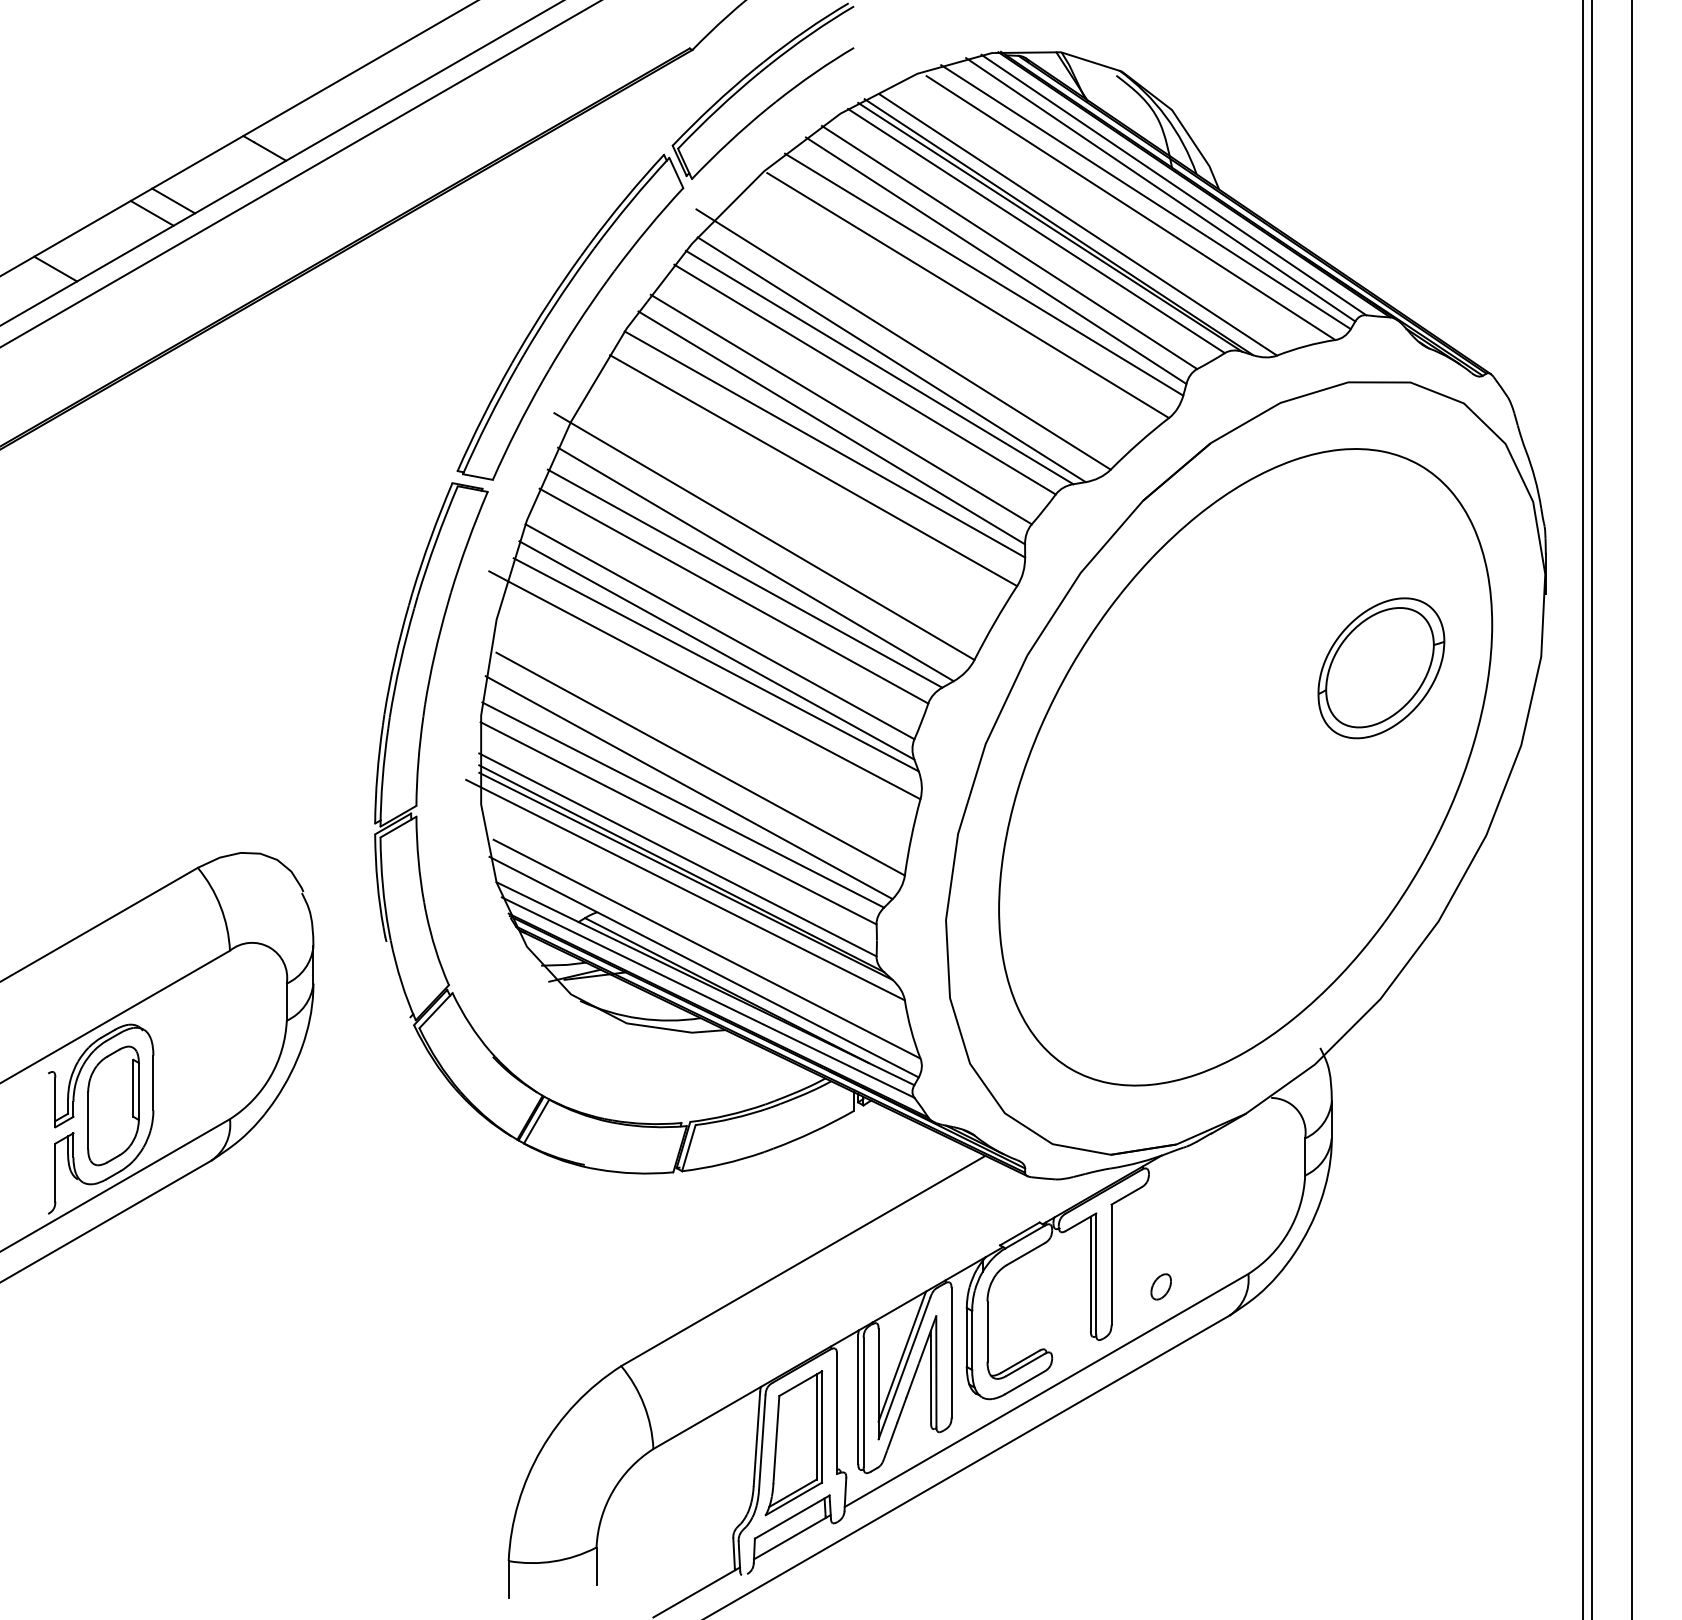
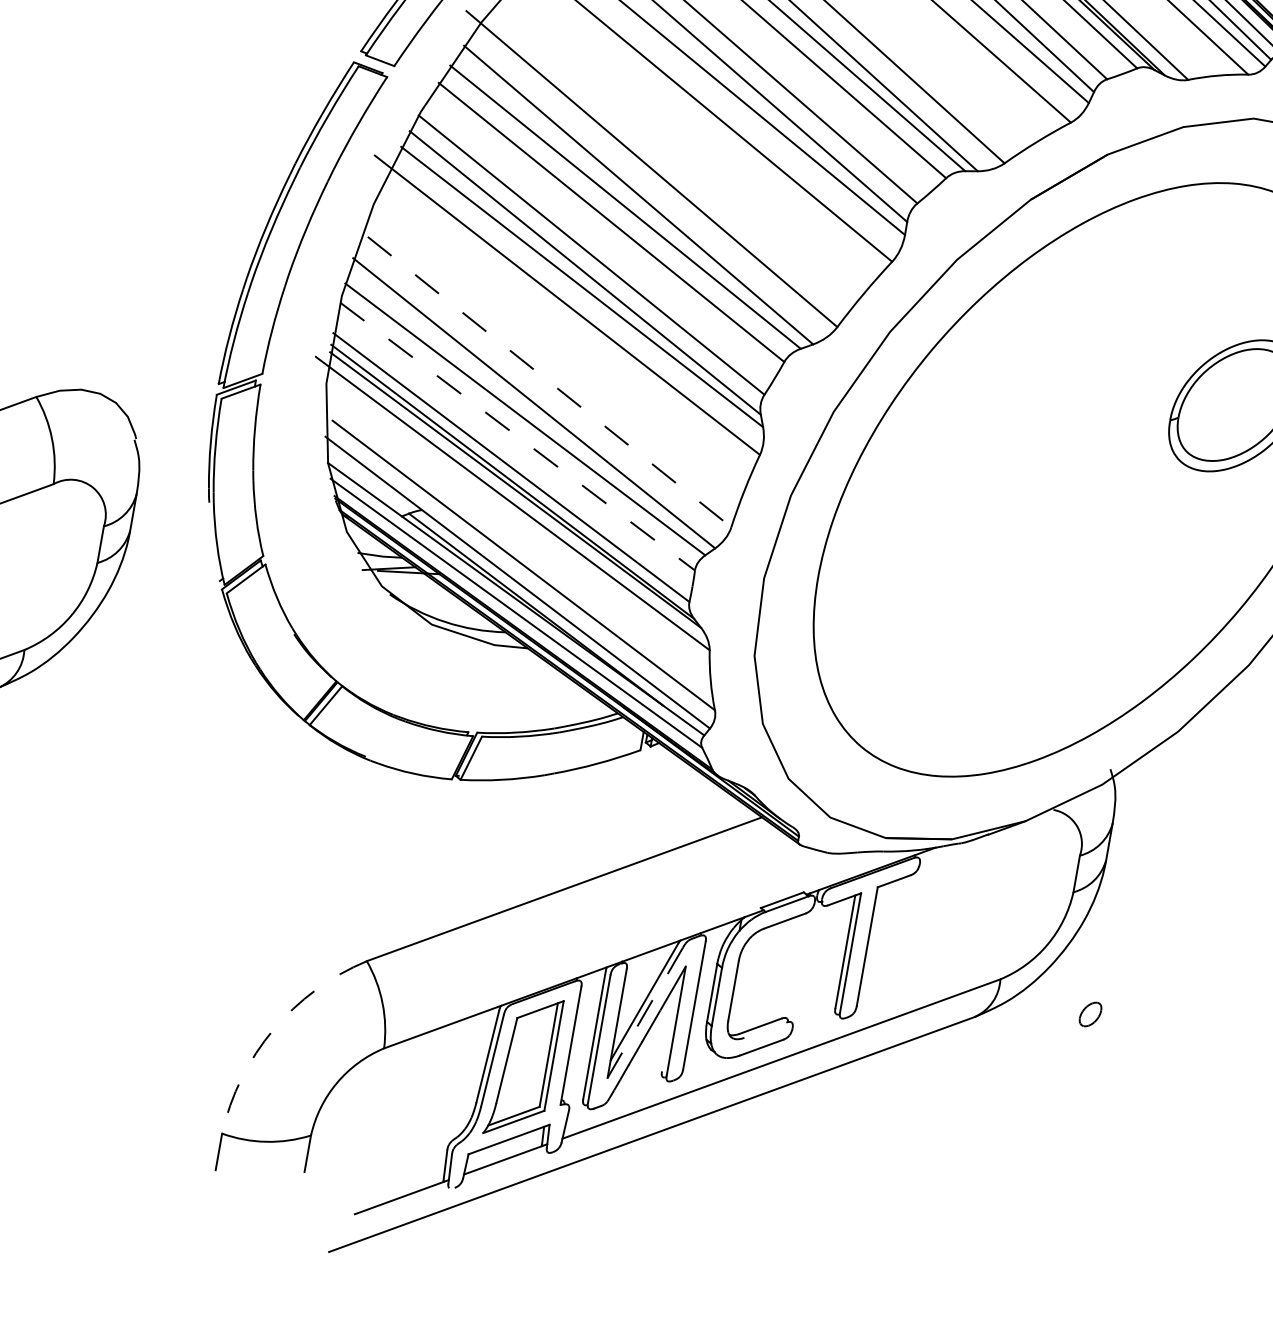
line: (700, 764) -> (549, 382), solid -> dashed
line: (679, 823) -> (518, 436), solid -> dashed
part: (1160, 1286) -> (1089, 1013), moved
line: (1025, 1364) -> (765, 1029), removed
line: (904, 1369) -> (645, 1013), solid -> dashed
line: (930, 1376) -> (669, 1025), removed
arc: (541, 1449) -> (273, 1029), solid -> dashed

